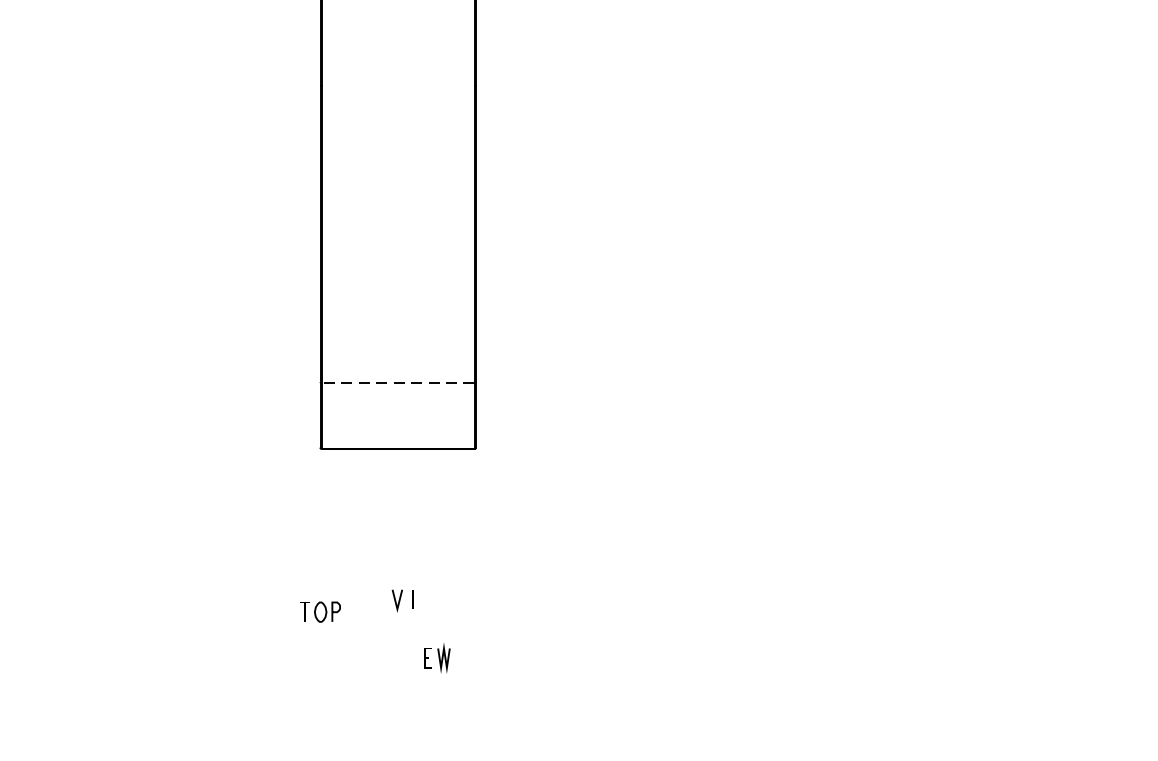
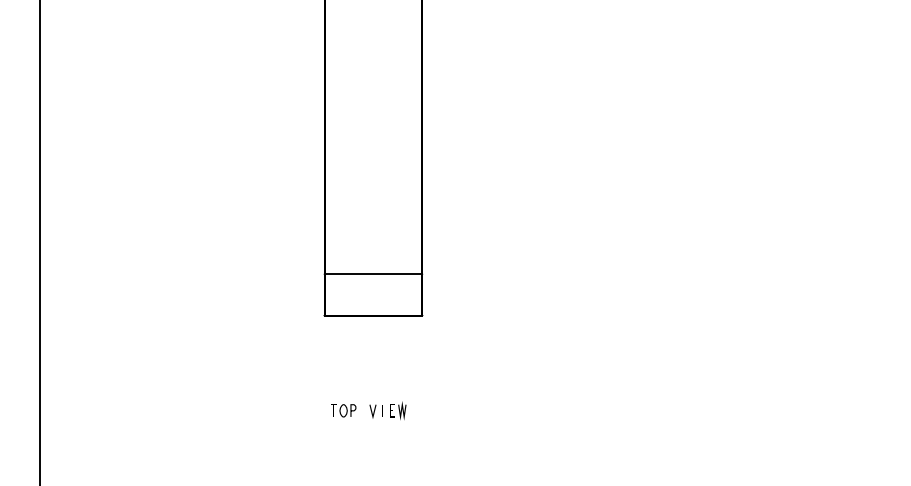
line: (396, 383) -> (372, 274), dashed -> solid
part: (320, 611) -> (343, 410), moved
part: (437, 657) -> (398, 410), moved

